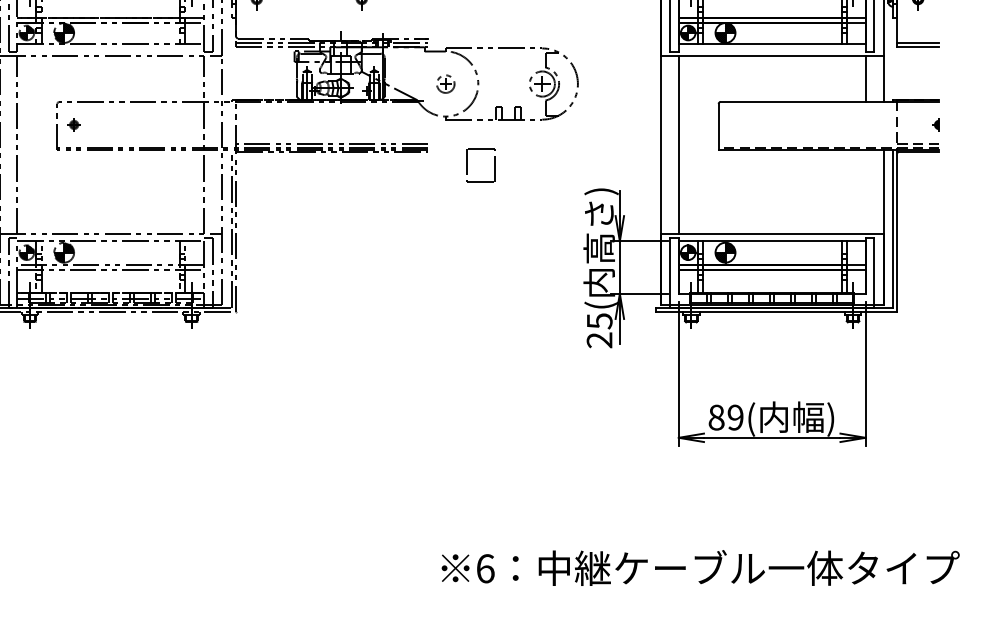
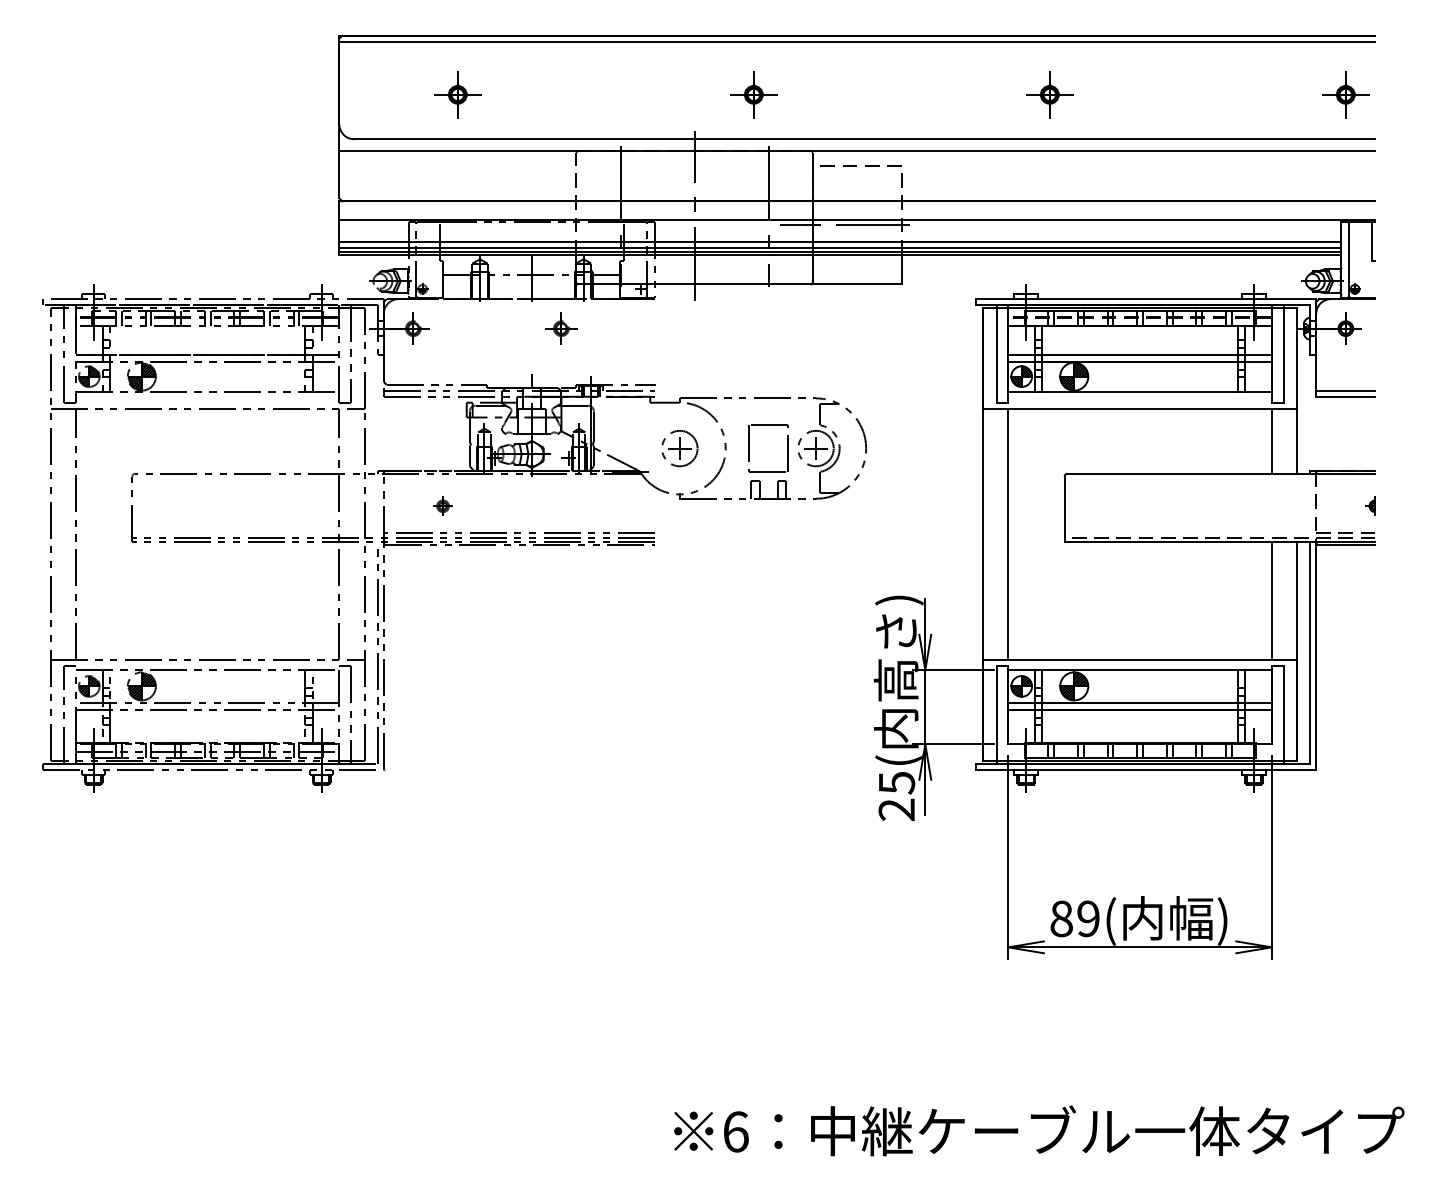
part: (445, 83) -> (679, 448), size x1.43
part: (73, 124) -> (442, 505), moved
part: (467, 165) -> (749, 448), moved
line: (865, 191) -> (1271, 600), added

